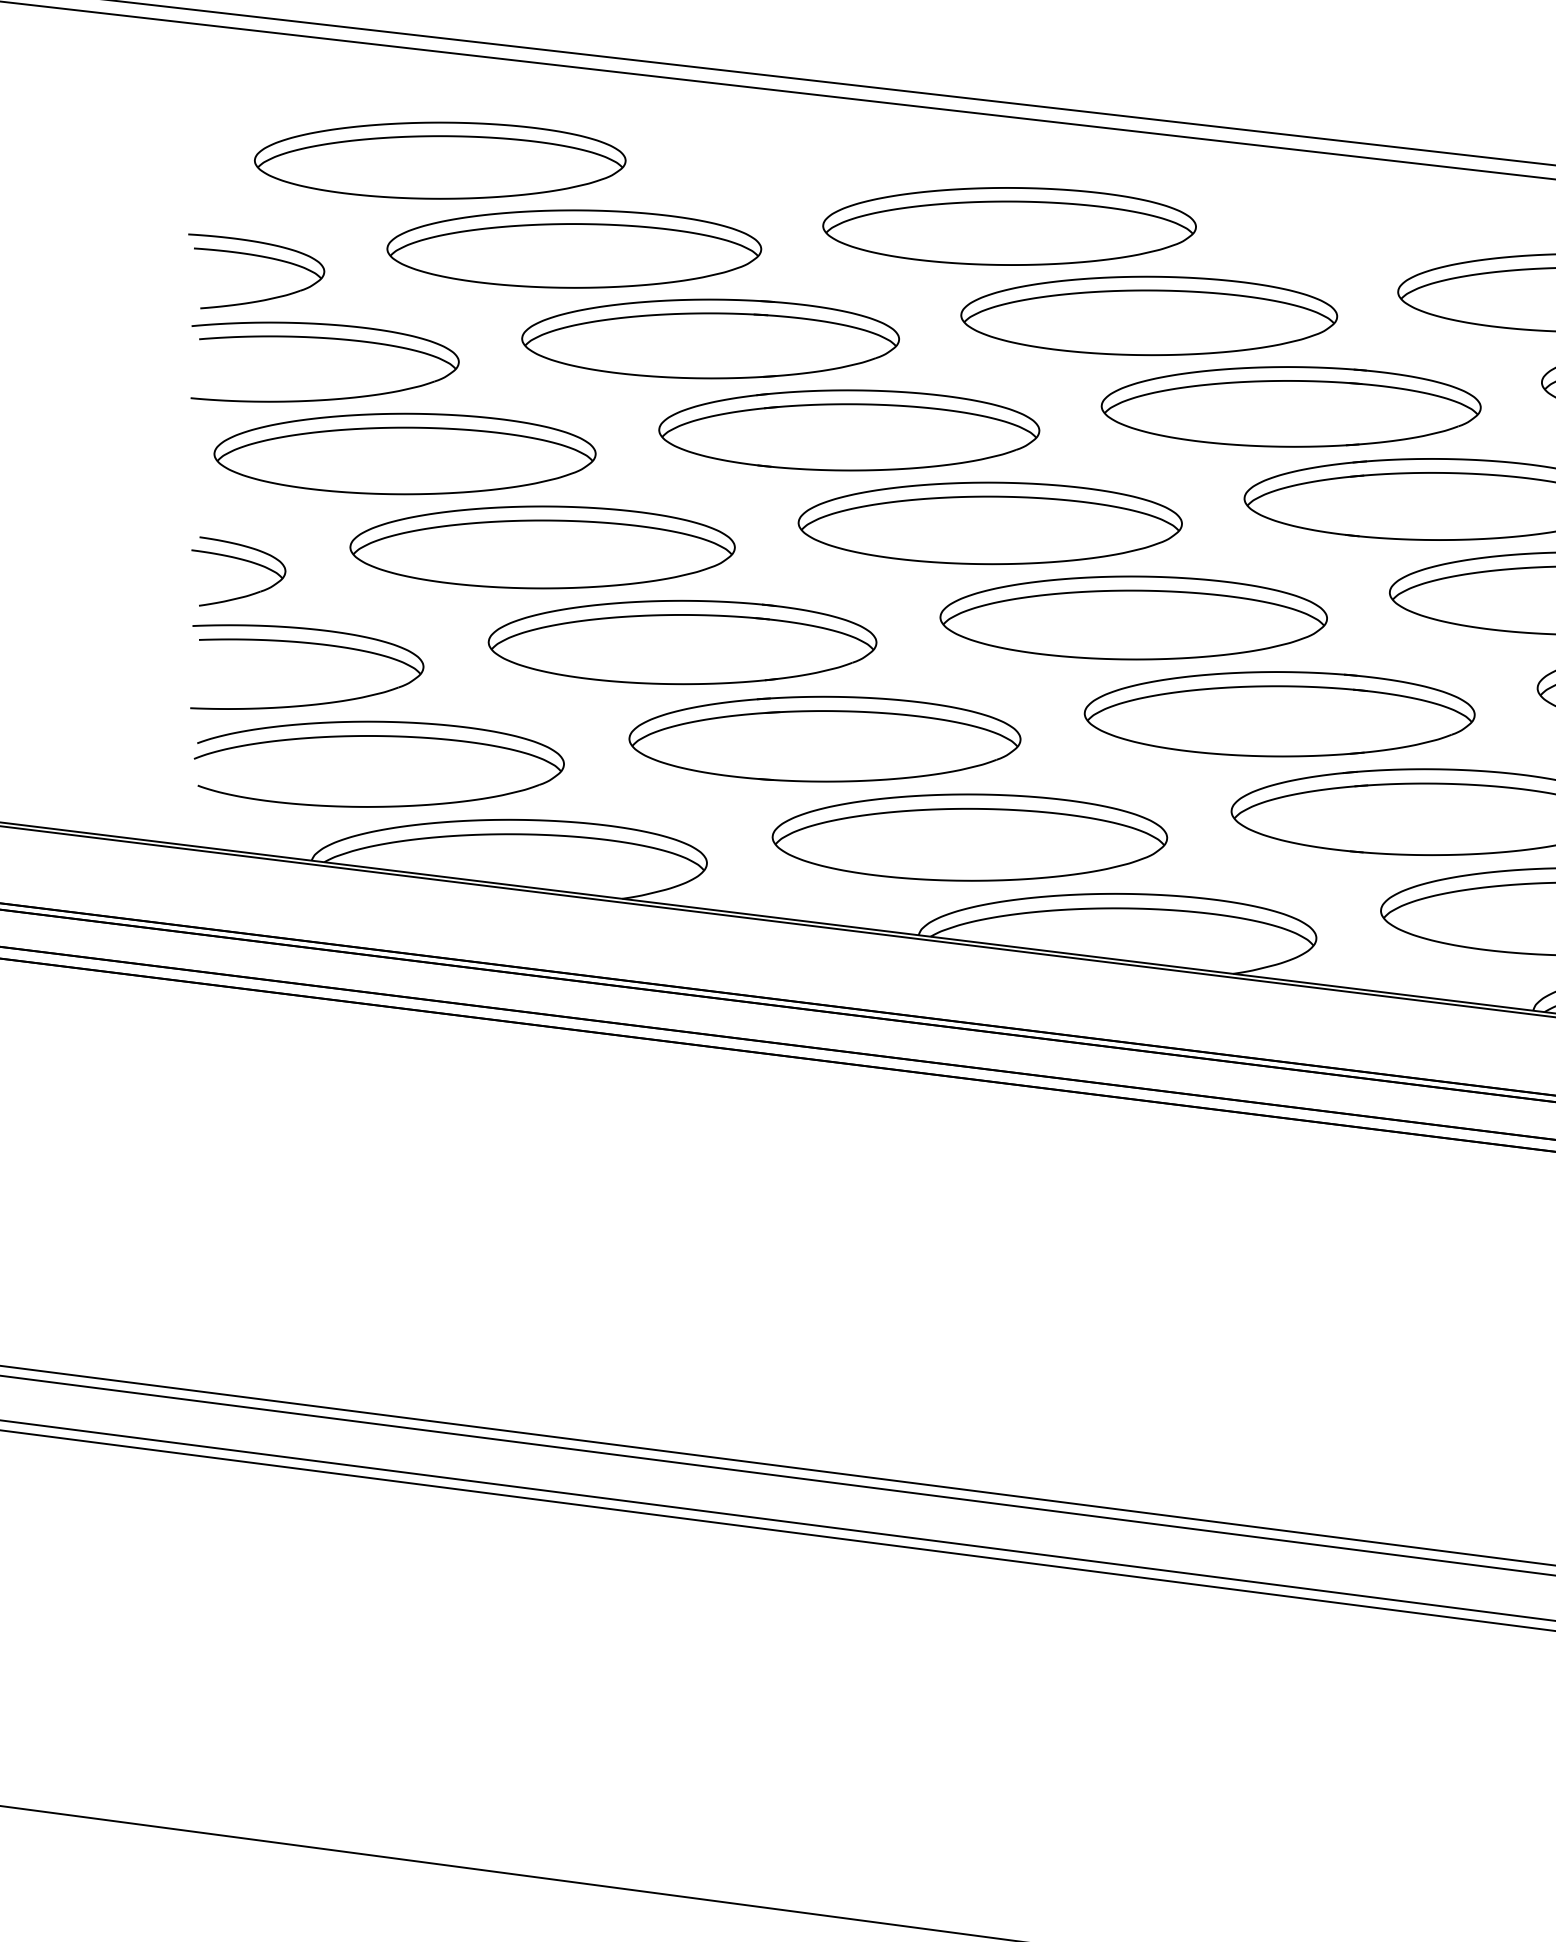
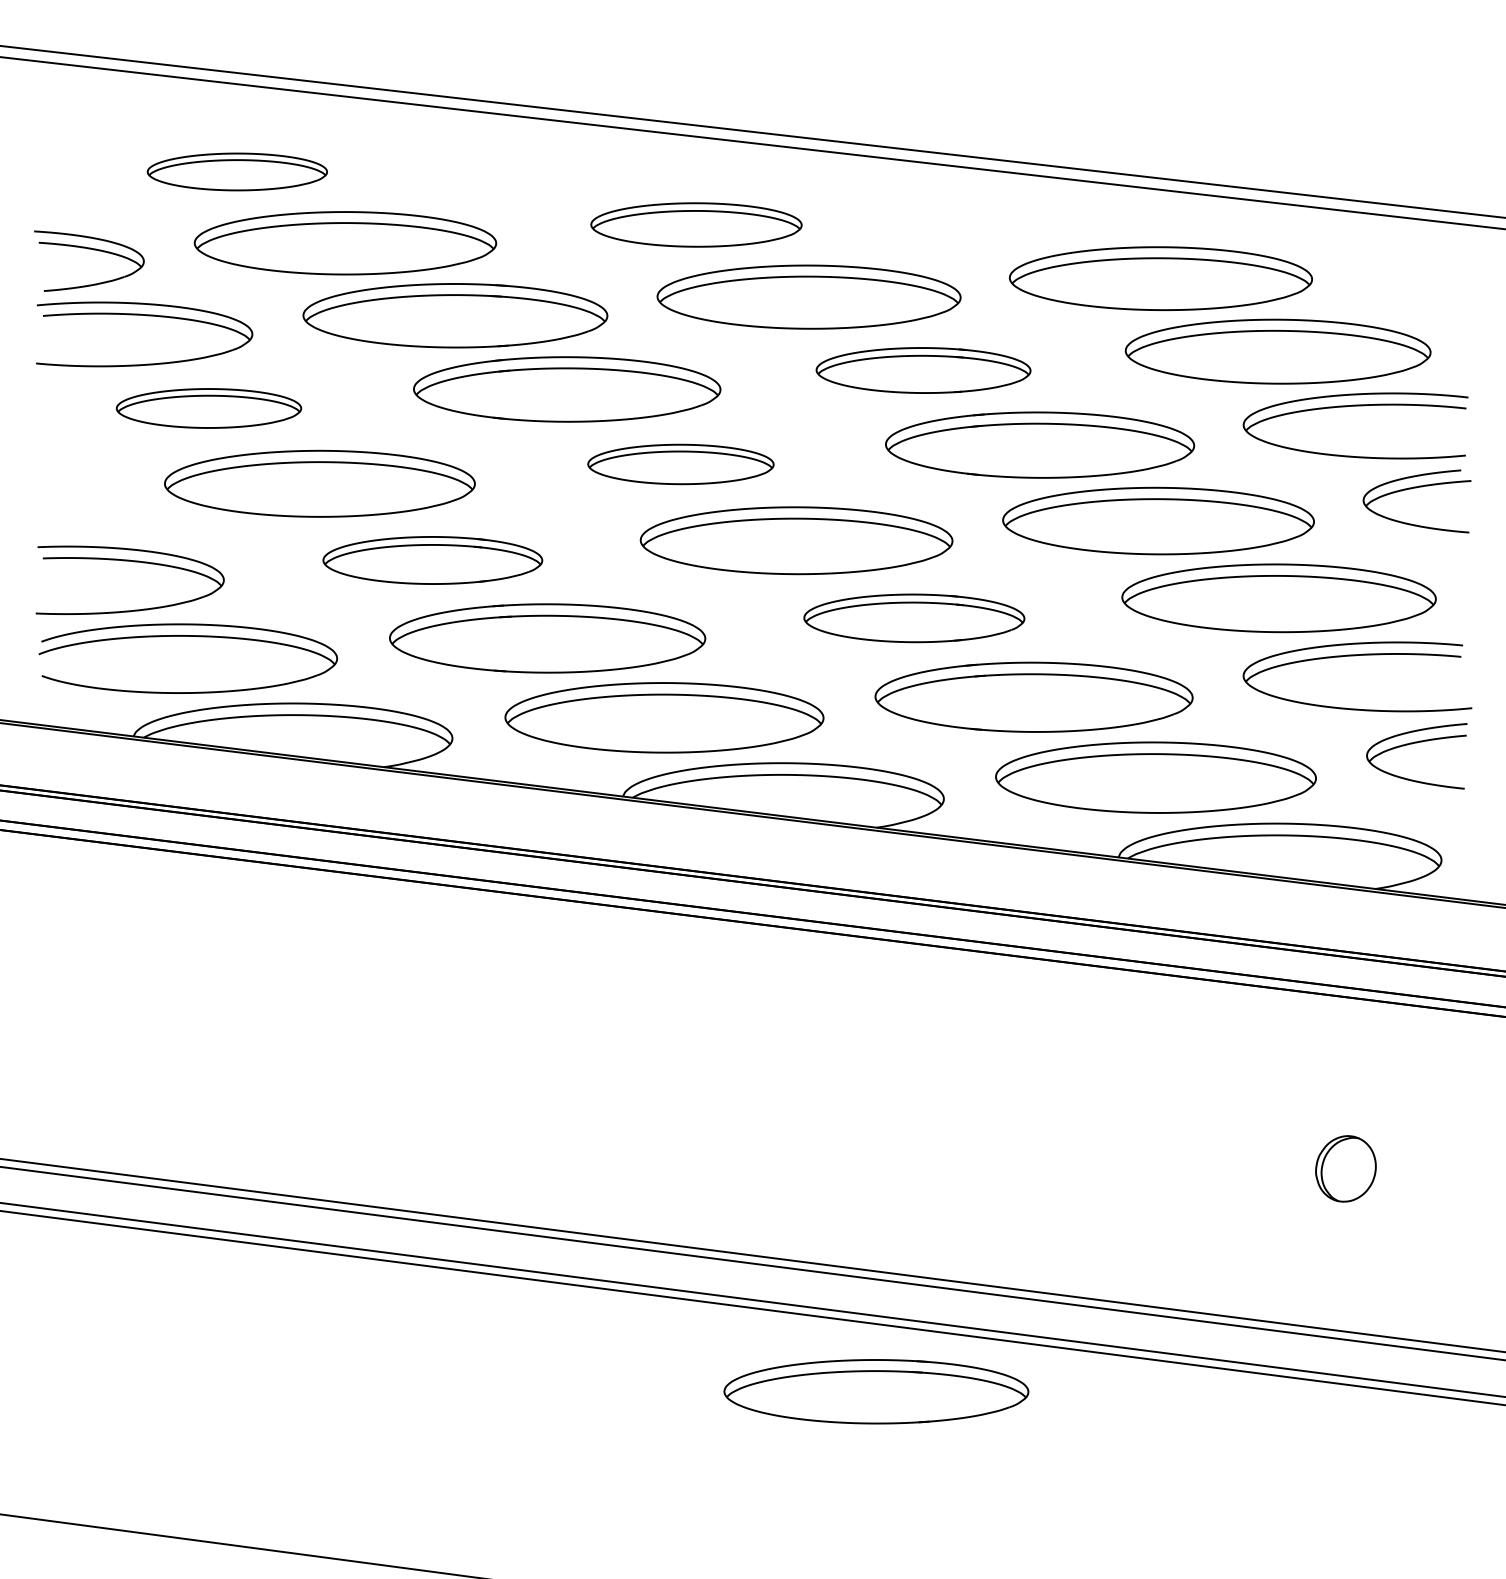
part: (440, 160) -> (237, 171), size x0.6
part: (1009, 225) -> (696, 224), size x0.7
part: (1291, 406) -> (923, 370), size x0.7
part: (404, 454) -> (208, 408), size x0.6
part: (989, 523) -> (680, 464), size x0.6
part: (240, 560) -> (76, 494), removed
part: (682, 642) -> (432, 560), size x0.7
part: (1279, 714) -> (914, 618), size x0.7
part: (1232, 1673) -> (876, 1391), added

